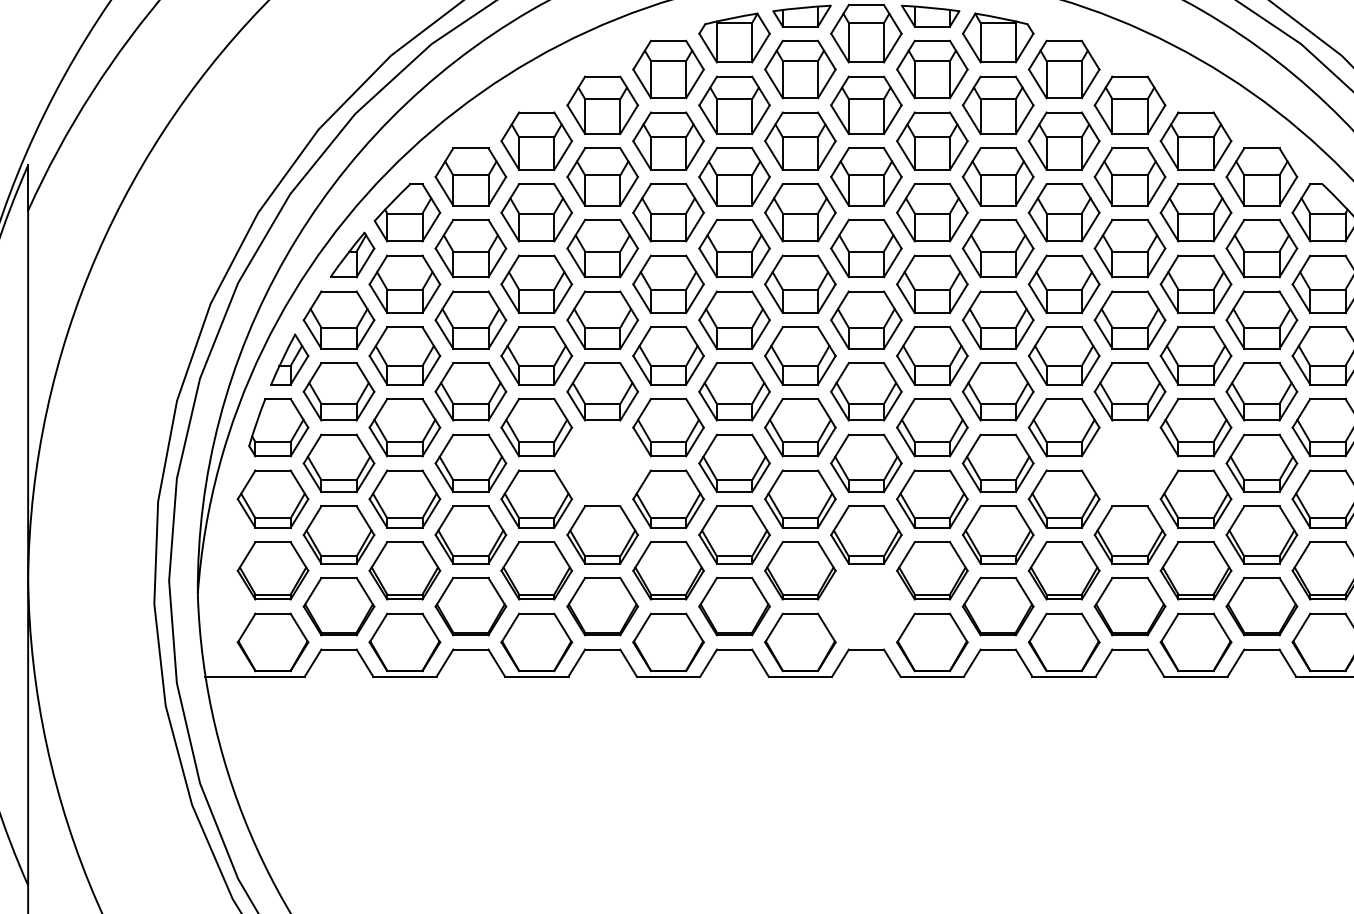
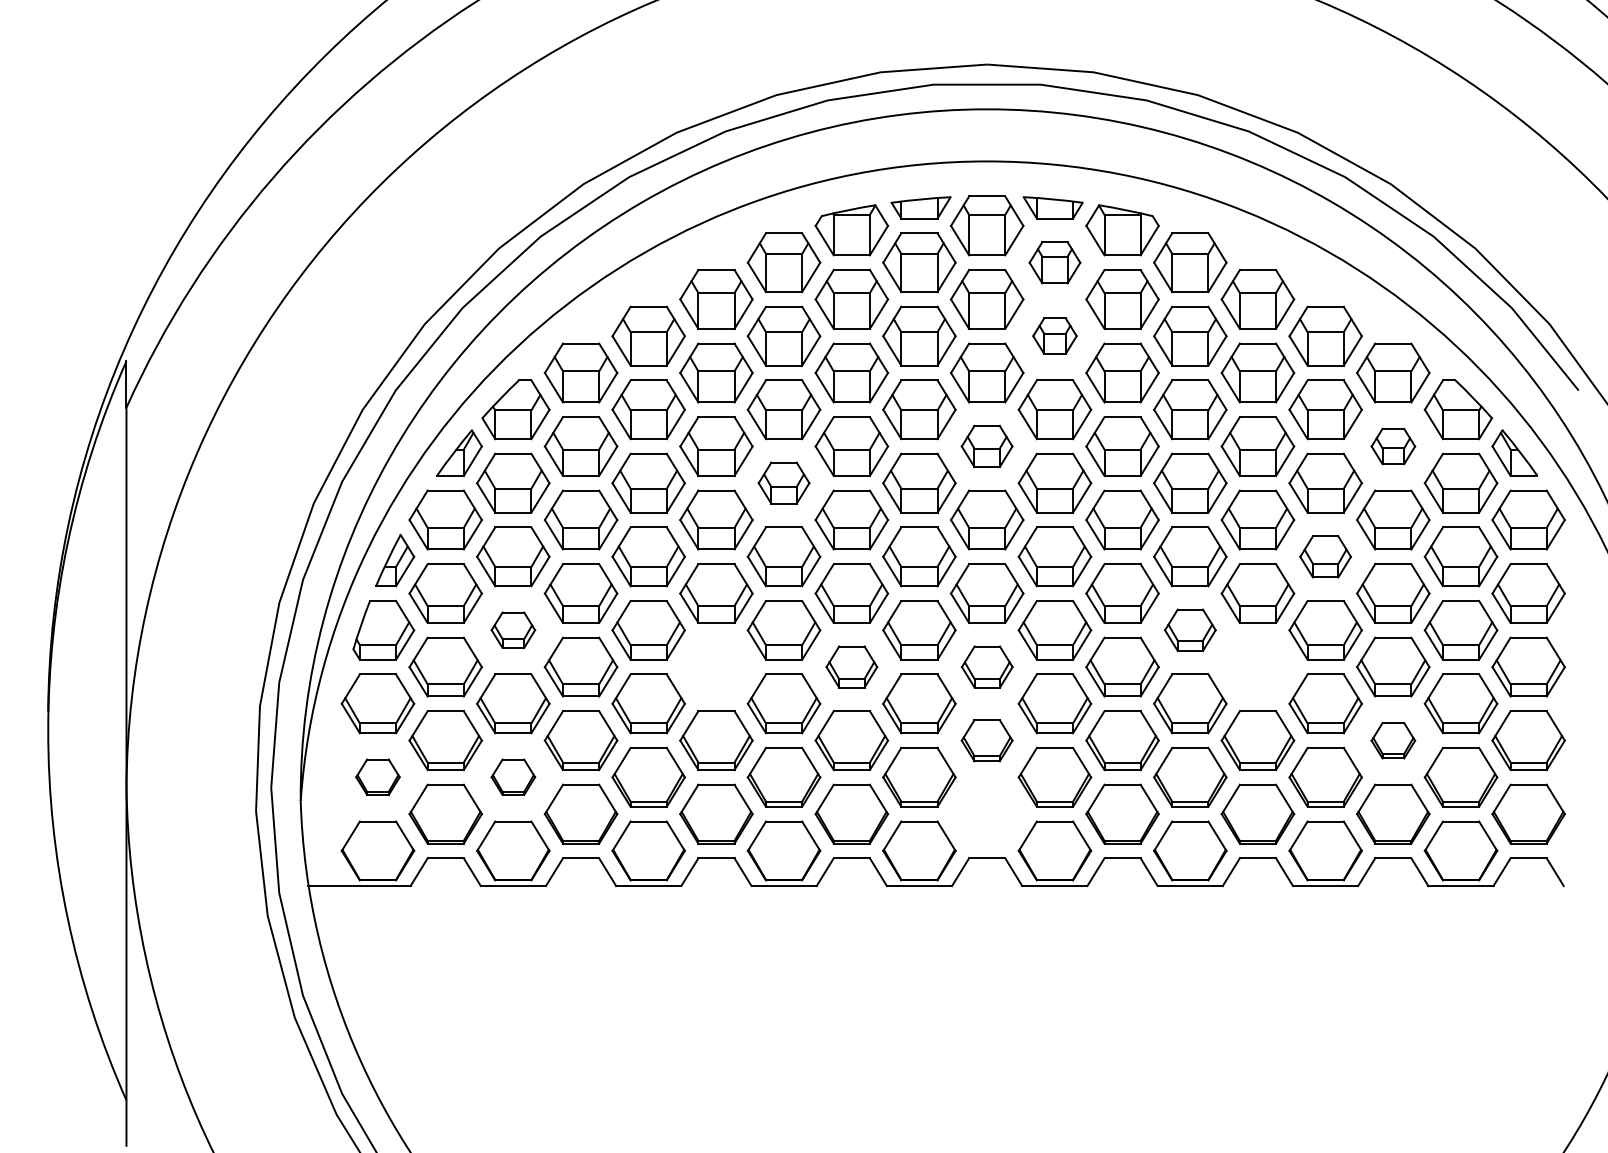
part: (931, 69) -> (1054, 262), size x0.7
part: (931, 140) -> (1054, 335), size x0.6
part: (865, 248) -> (986, 446), size x0.7
part: (1262, 248) -> (1393, 446), size x0.6
part: (668, 283) -> (783, 482), size x0.7
part: (1195, 355) -> (1325, 556), size x0.7
part: (405, 426) -> (513, 629), size x0.6
part: (1064, 426) -> (1190, 629), size x0.7
part: (734, 462) -> (851, 666), size x0.7
part: (866, 462) -> (987, 666), size x0.7
part: (865, 534) -> (986, 740), size x0.7
part: (1262, 534) -> (1393, 740), size x0.6
part: (272, 569) -> (377, 776), size x0.6
part: (405, 569) -> (513, 776), size x0.6

